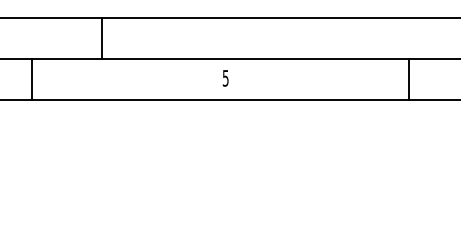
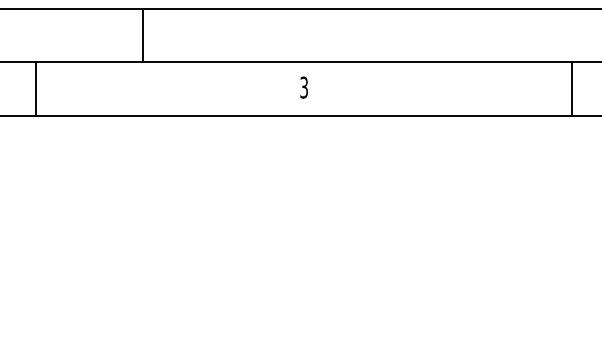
text: (225, 77) -> (303, 86), 5 -> 3
line: (32, 78) -> (35, 88), moved
line: (409, 78) -> (572, 88), moved

